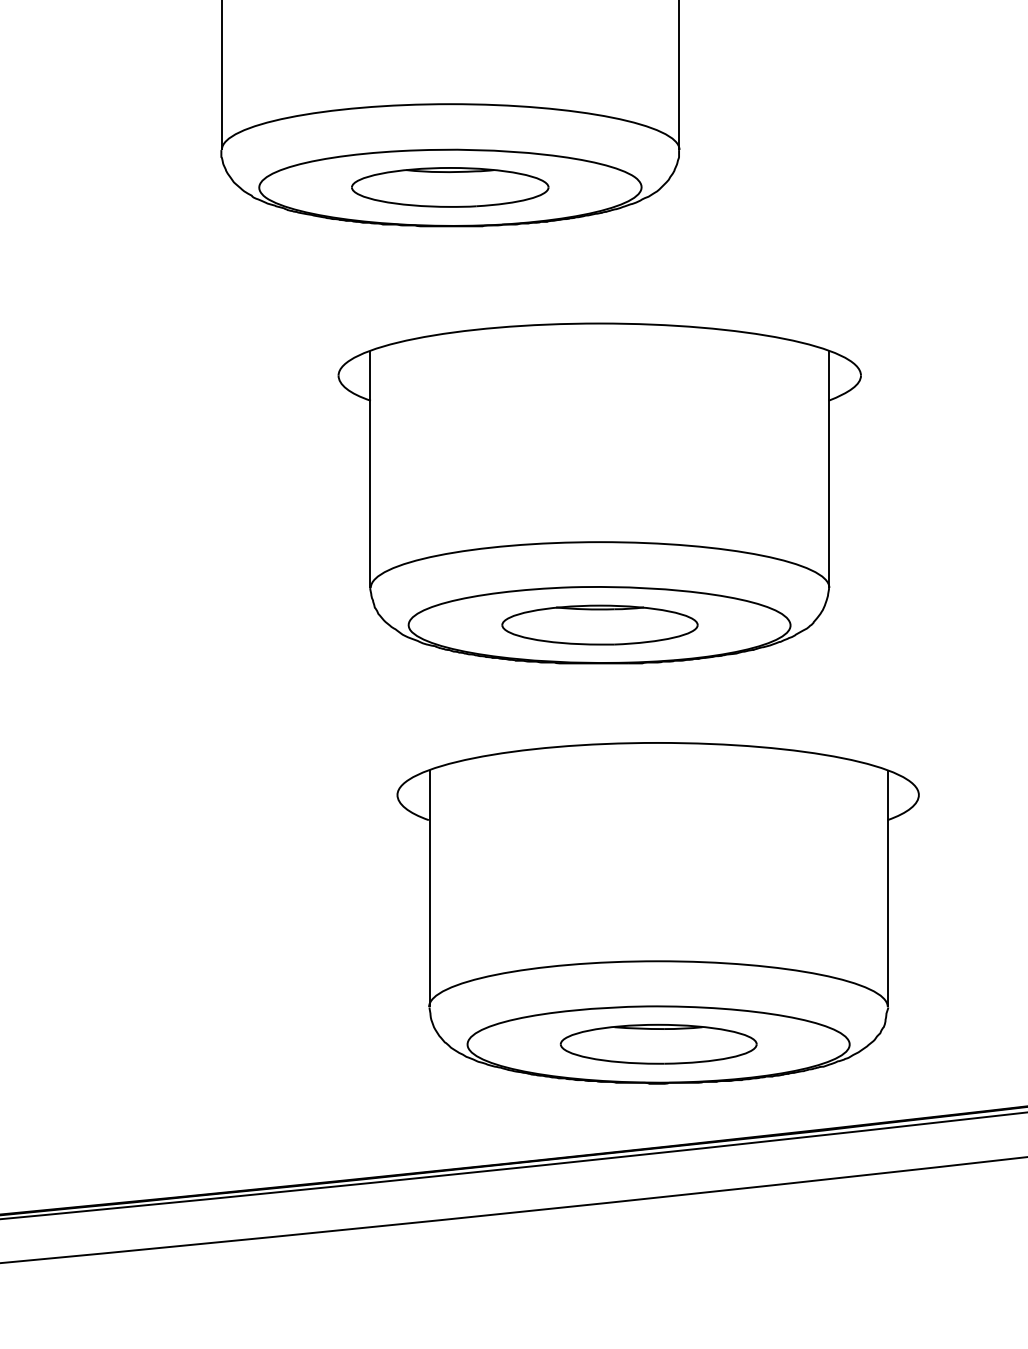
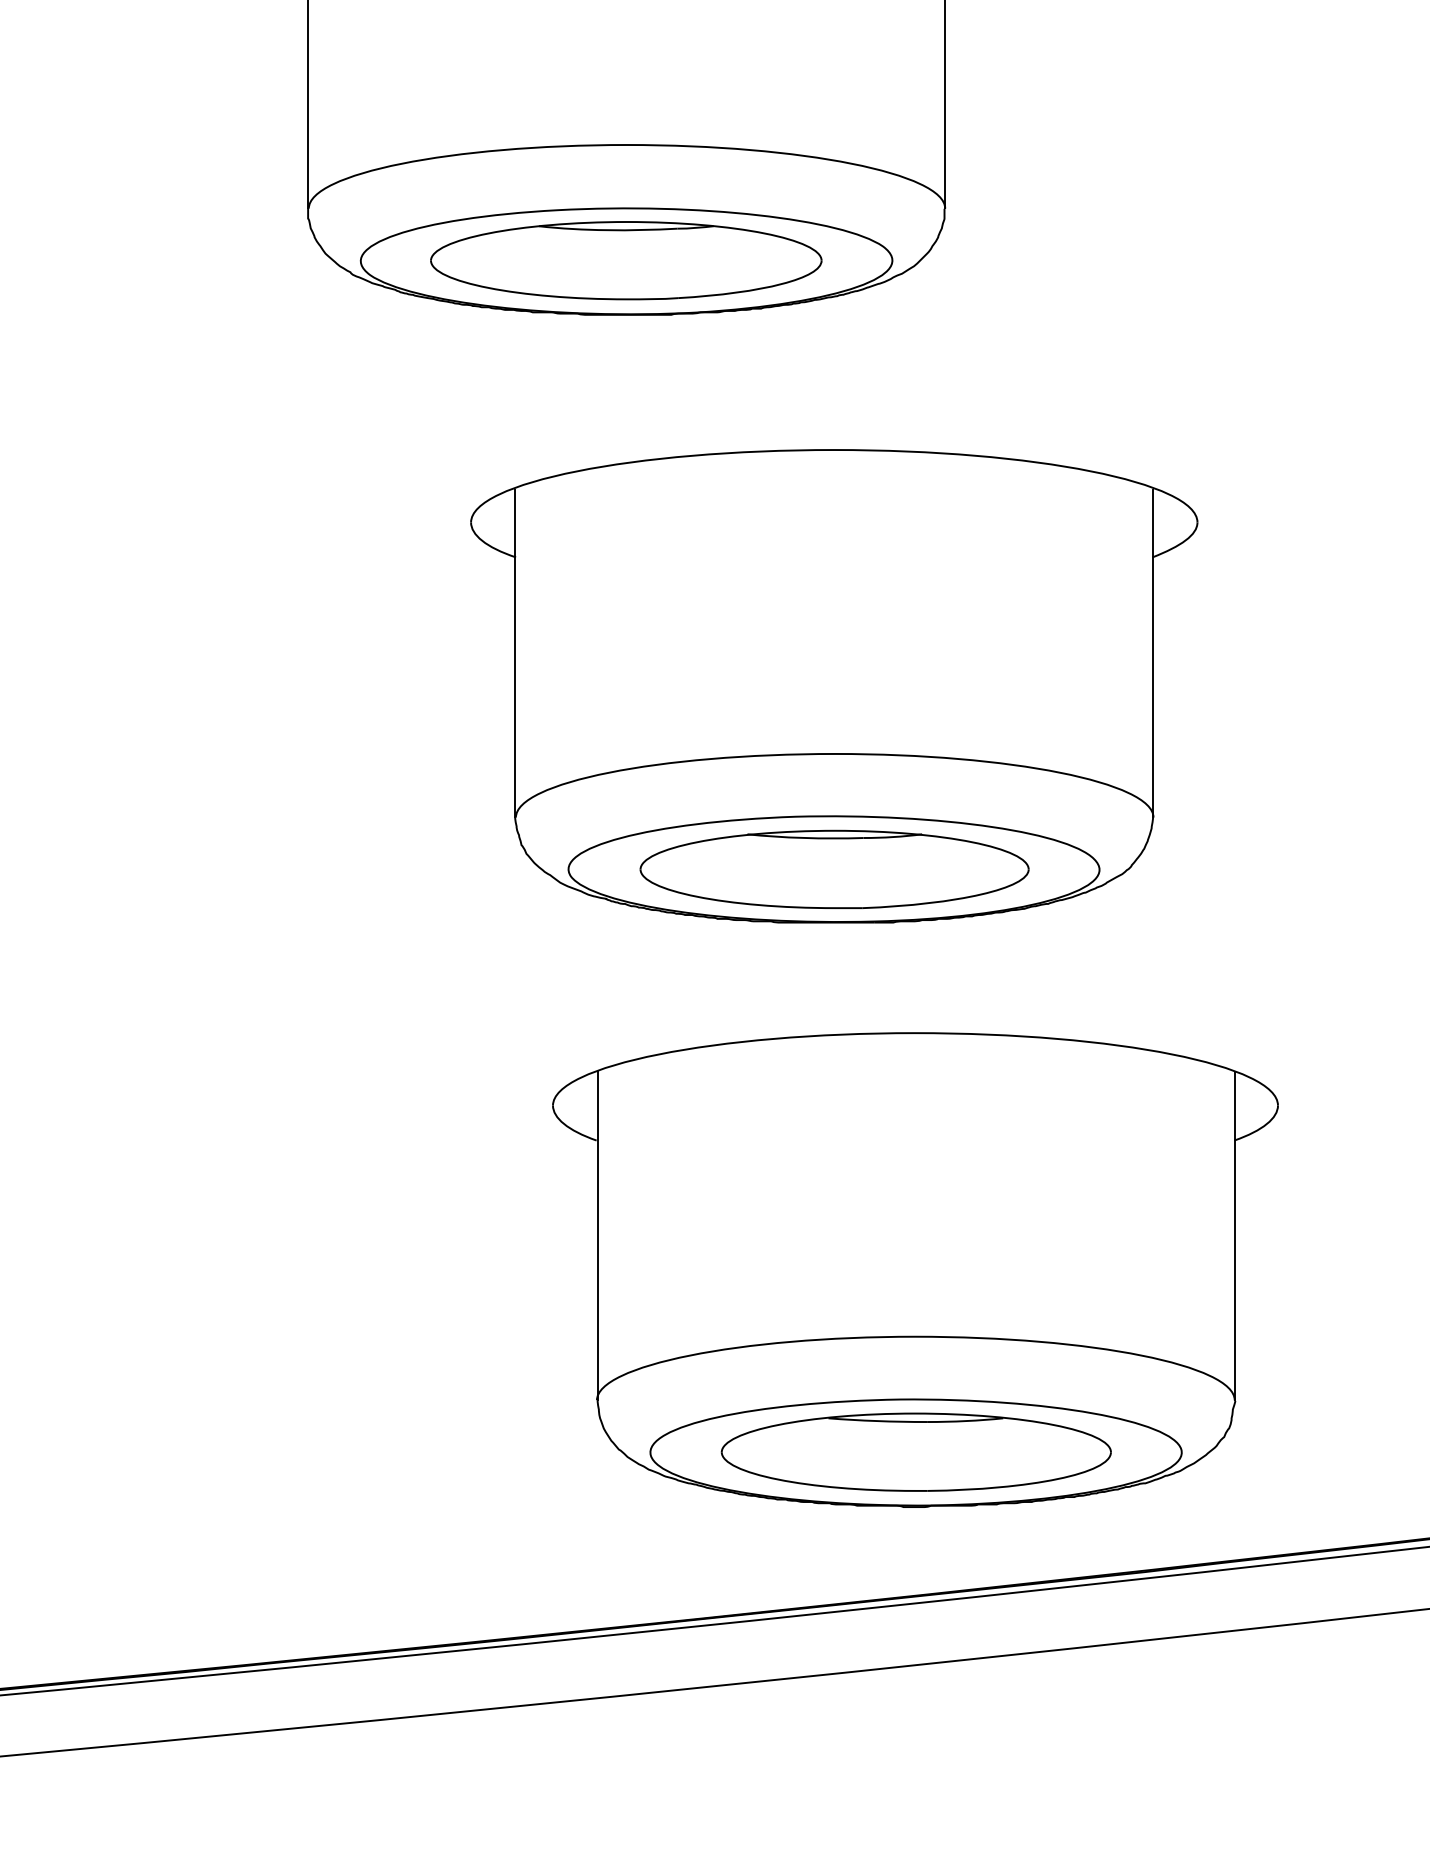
part: (450, 187) -> (626, 260), size x1.43
part: (599, 624) -> (834, 868), size x1.43
part: (658, 1043) -> (915, 1451), size x1.43

